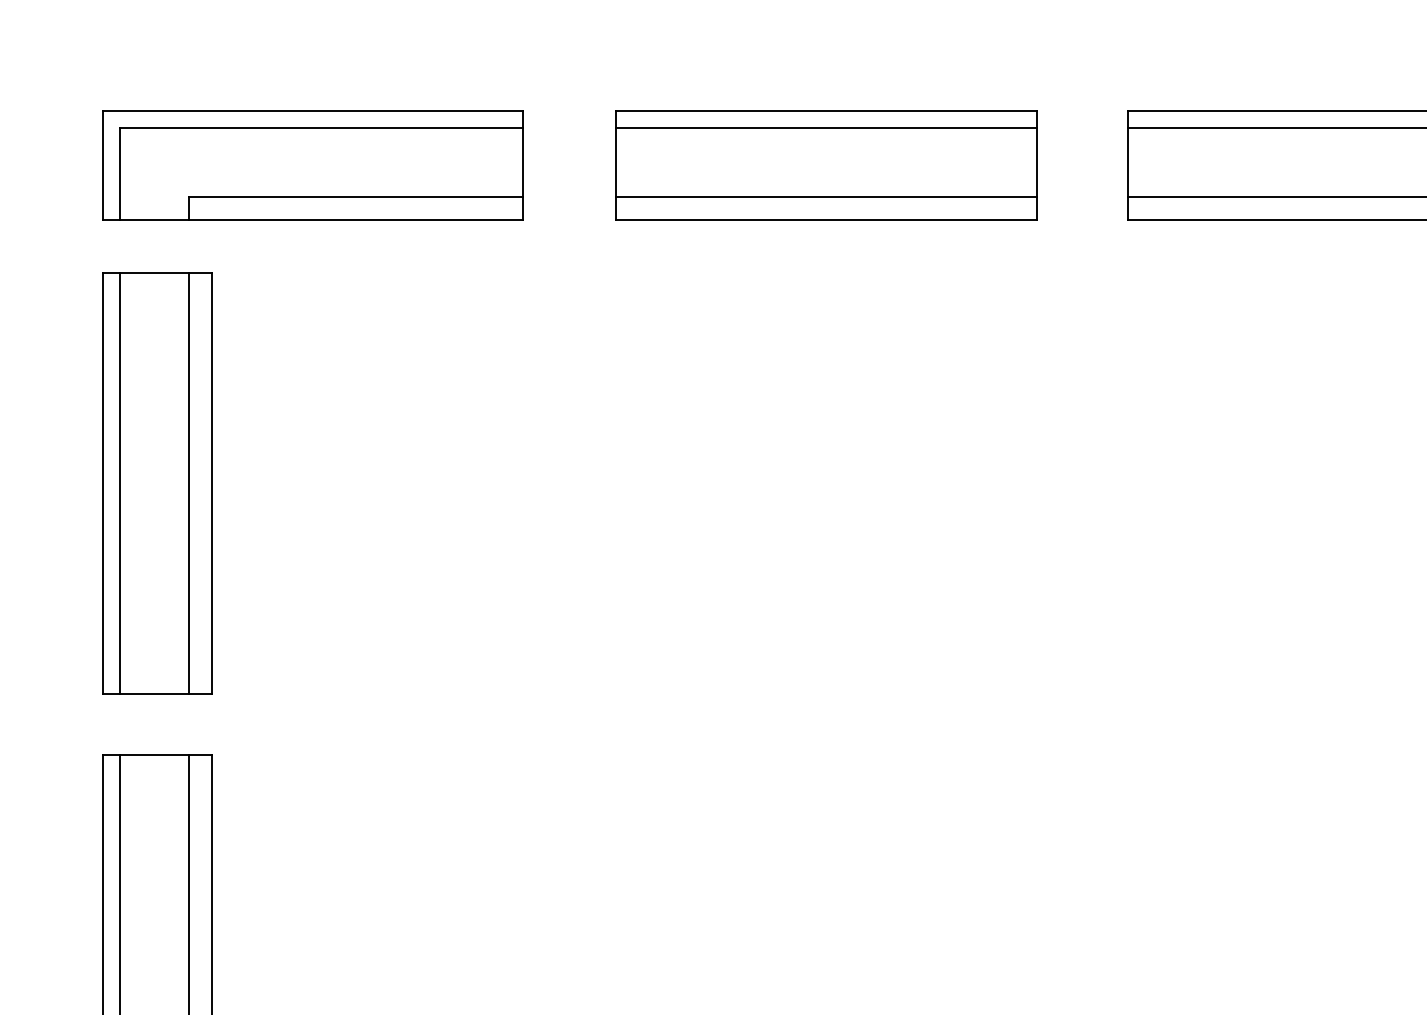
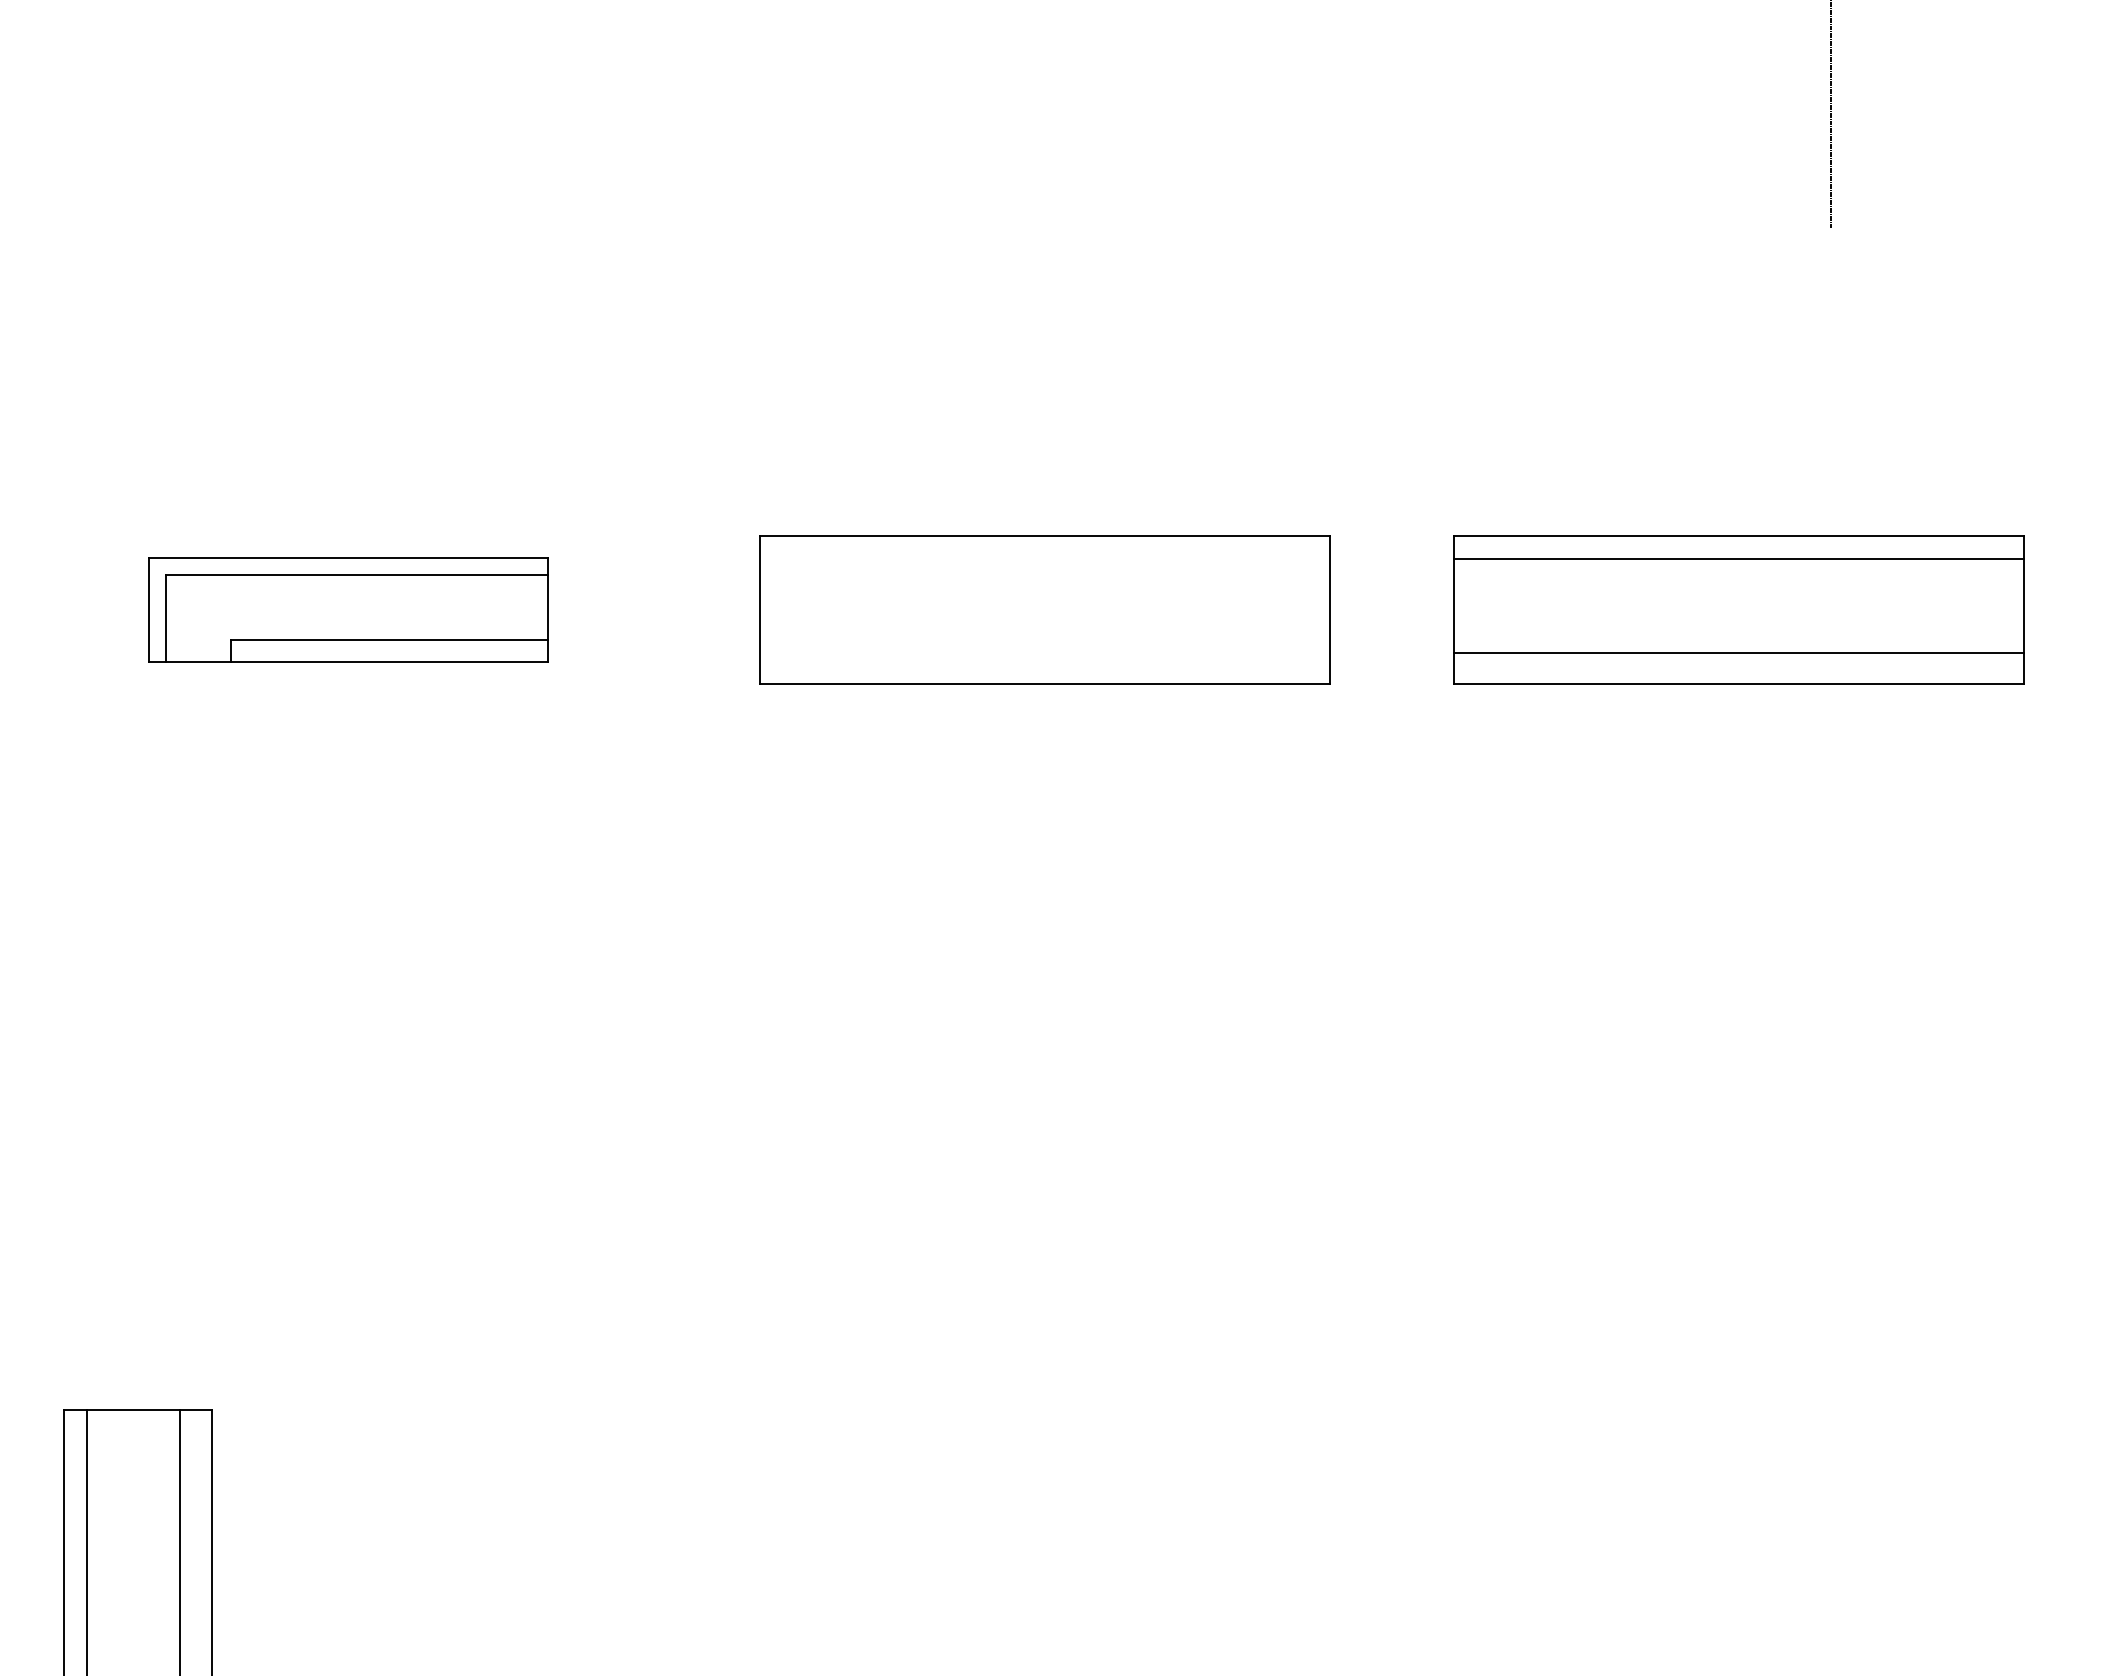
line: (826, 128) -> (1044, 559), removed
part: (312, 165) -> (348, 609), size x0.7
line: (826, 196) -> (1044, 652), removed
part: (157, 483) -> (137, 1041), removed

